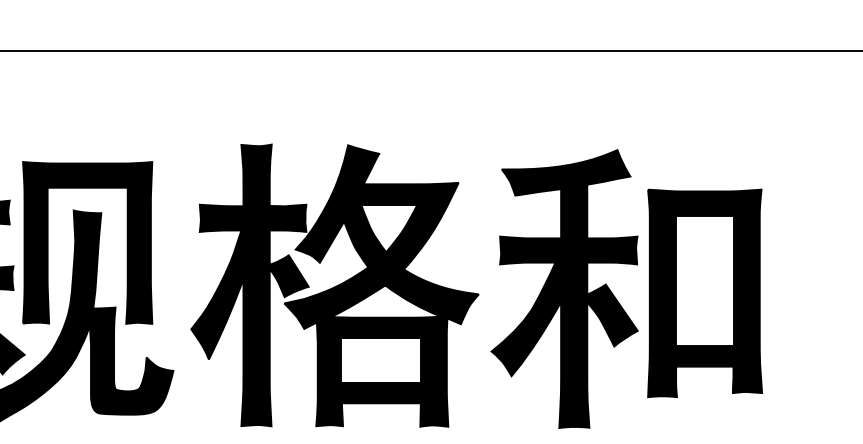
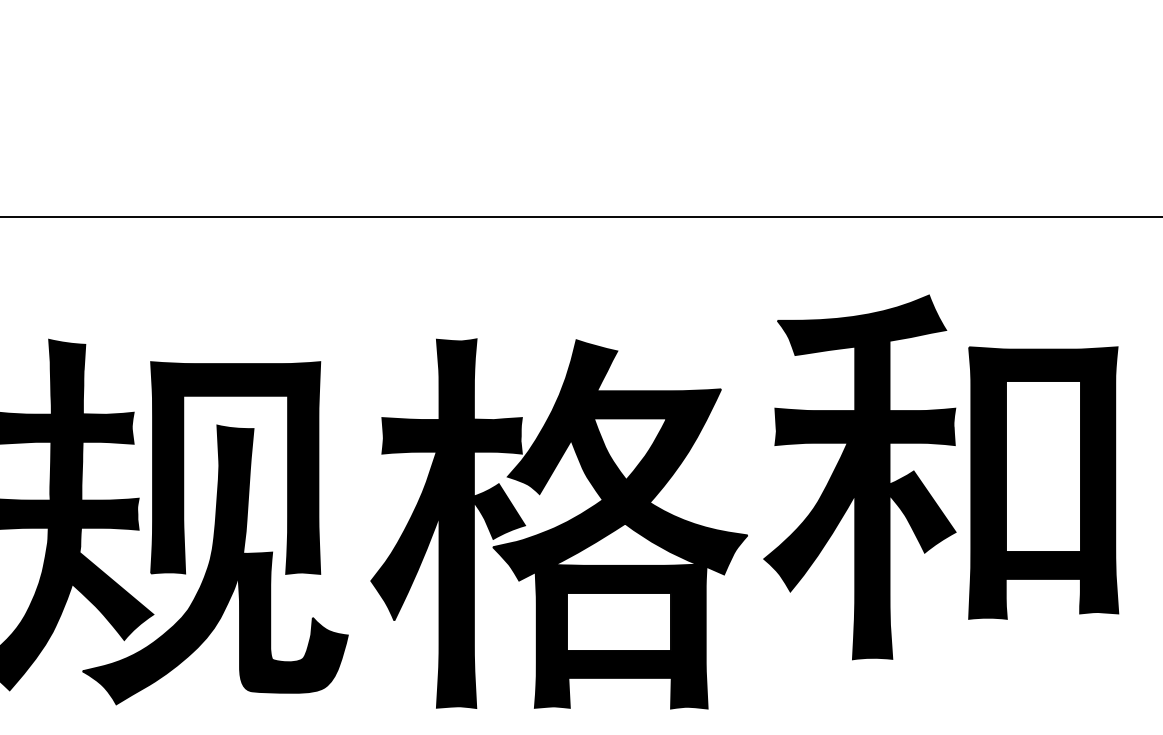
part: (614, 296) -> (925, 486), moved

